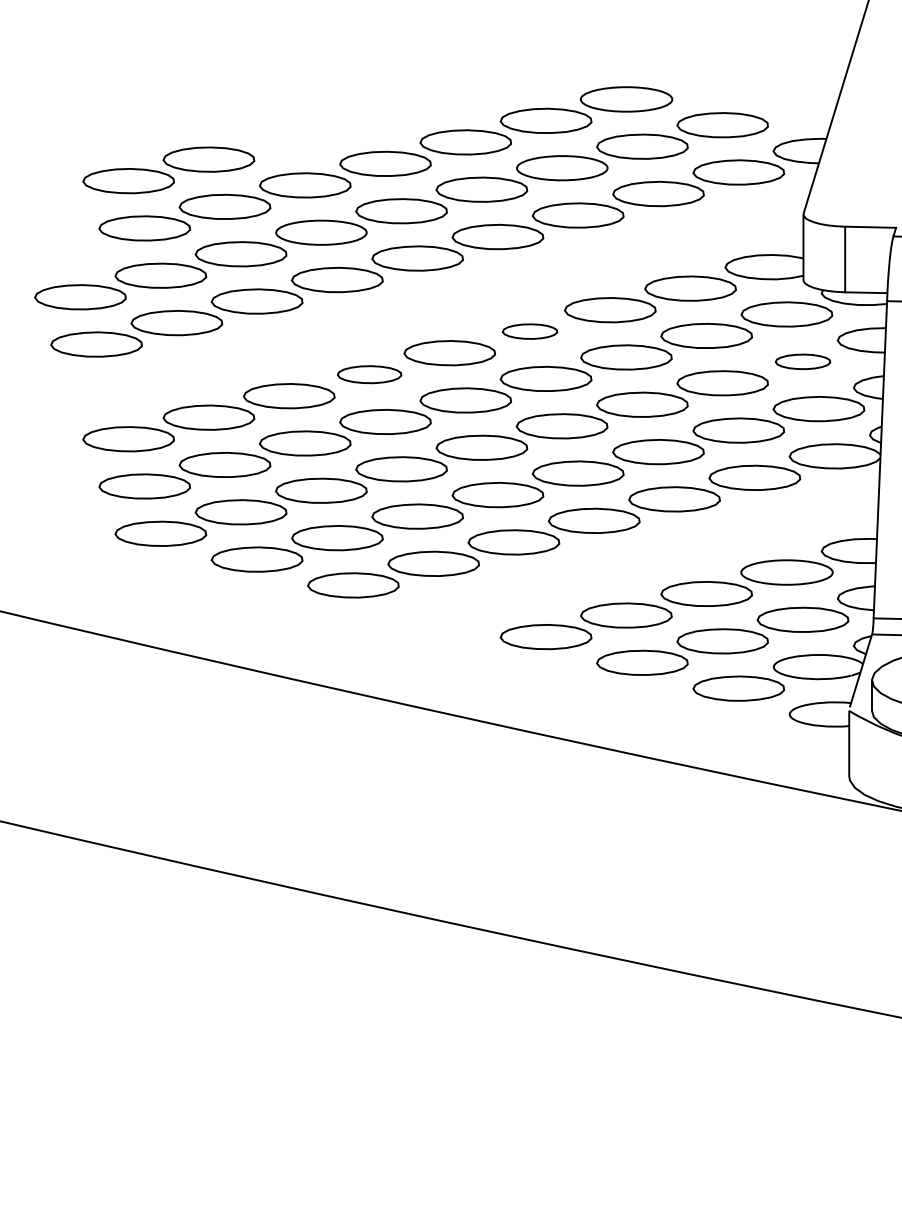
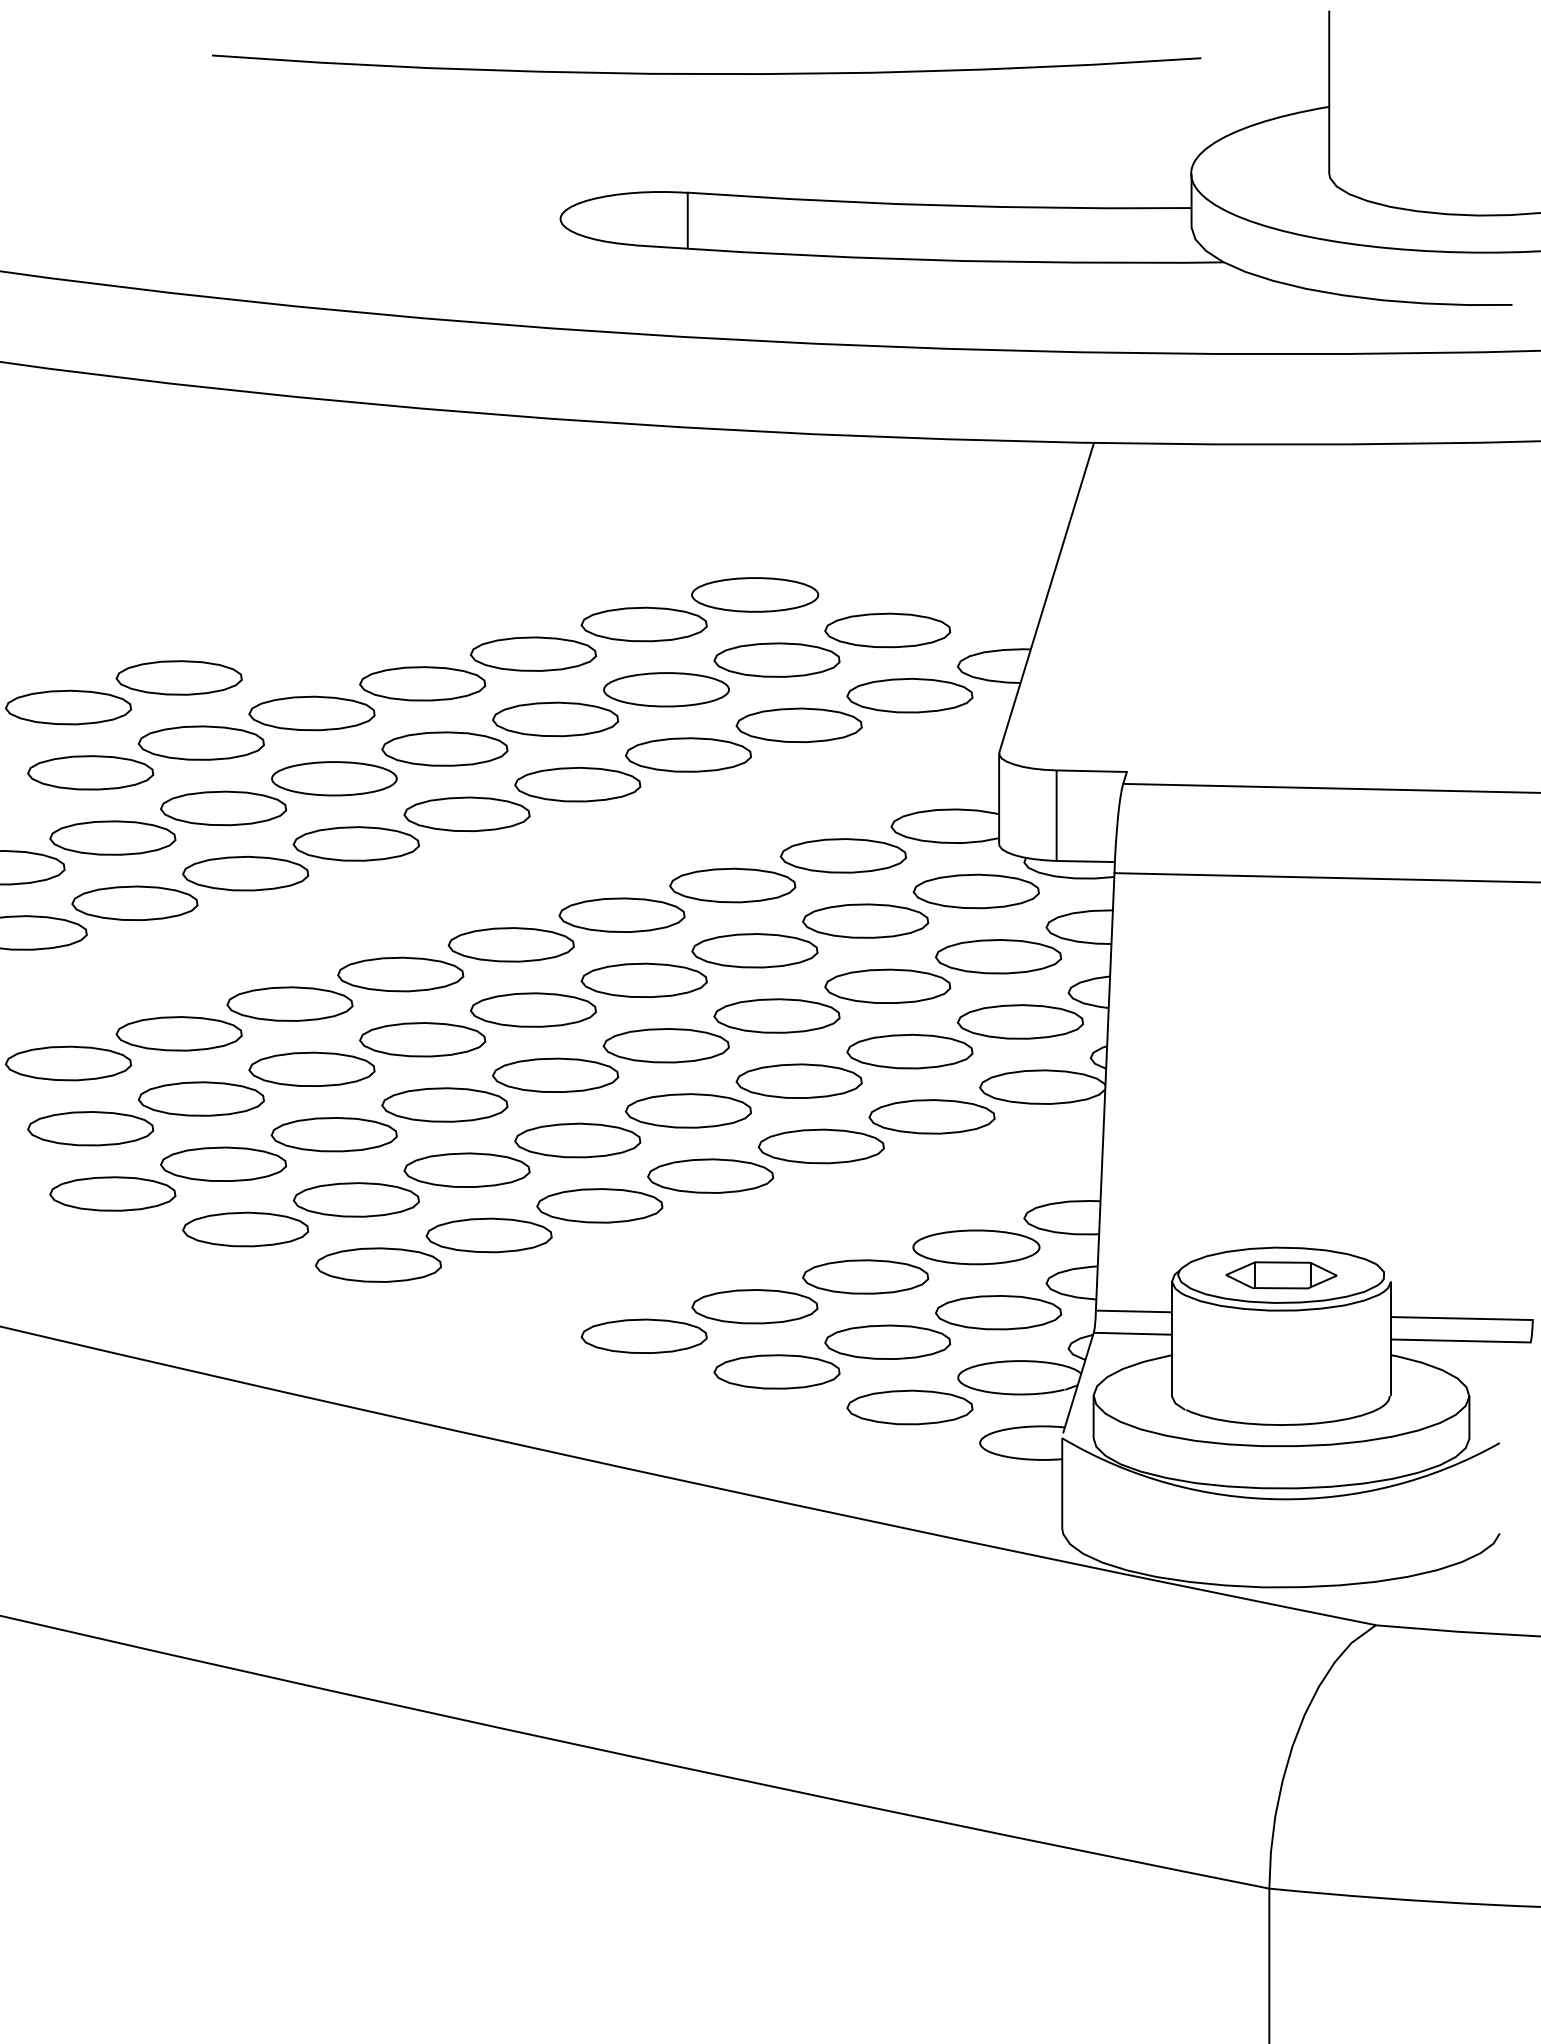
part: (529, 331) -> (621, 914), size x1.67
part: (803, 361) -> (998, 956), size x1.67
part: (369, 374) -> (400, 974), size x1.43

